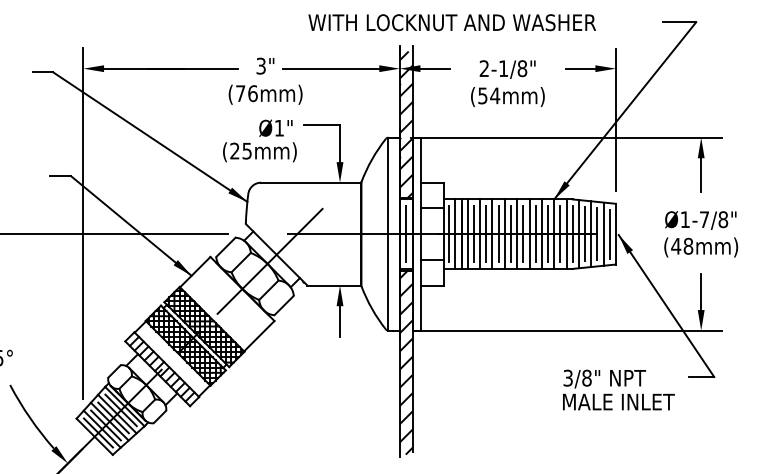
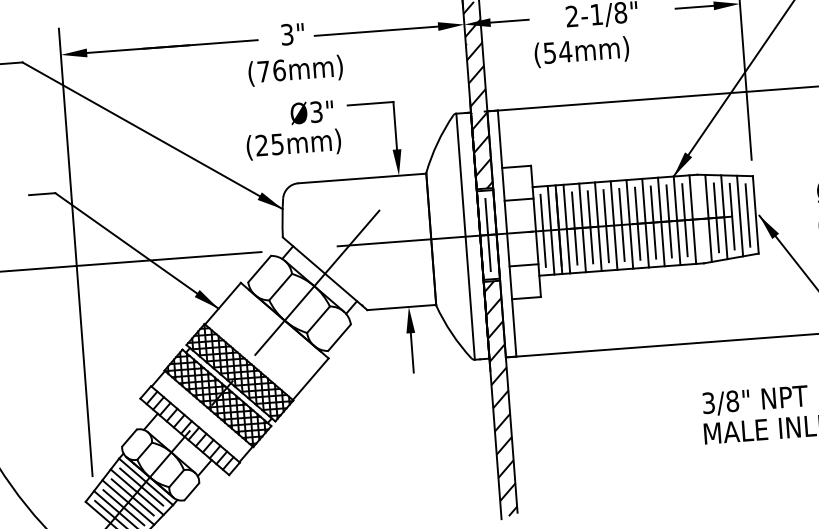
text: (507, 97) -> (581, 52), moved
text: (278, 127) -> (315, 111), Ø1" -> Ø3"
line: (572, 233) -> (700, 218), removed

